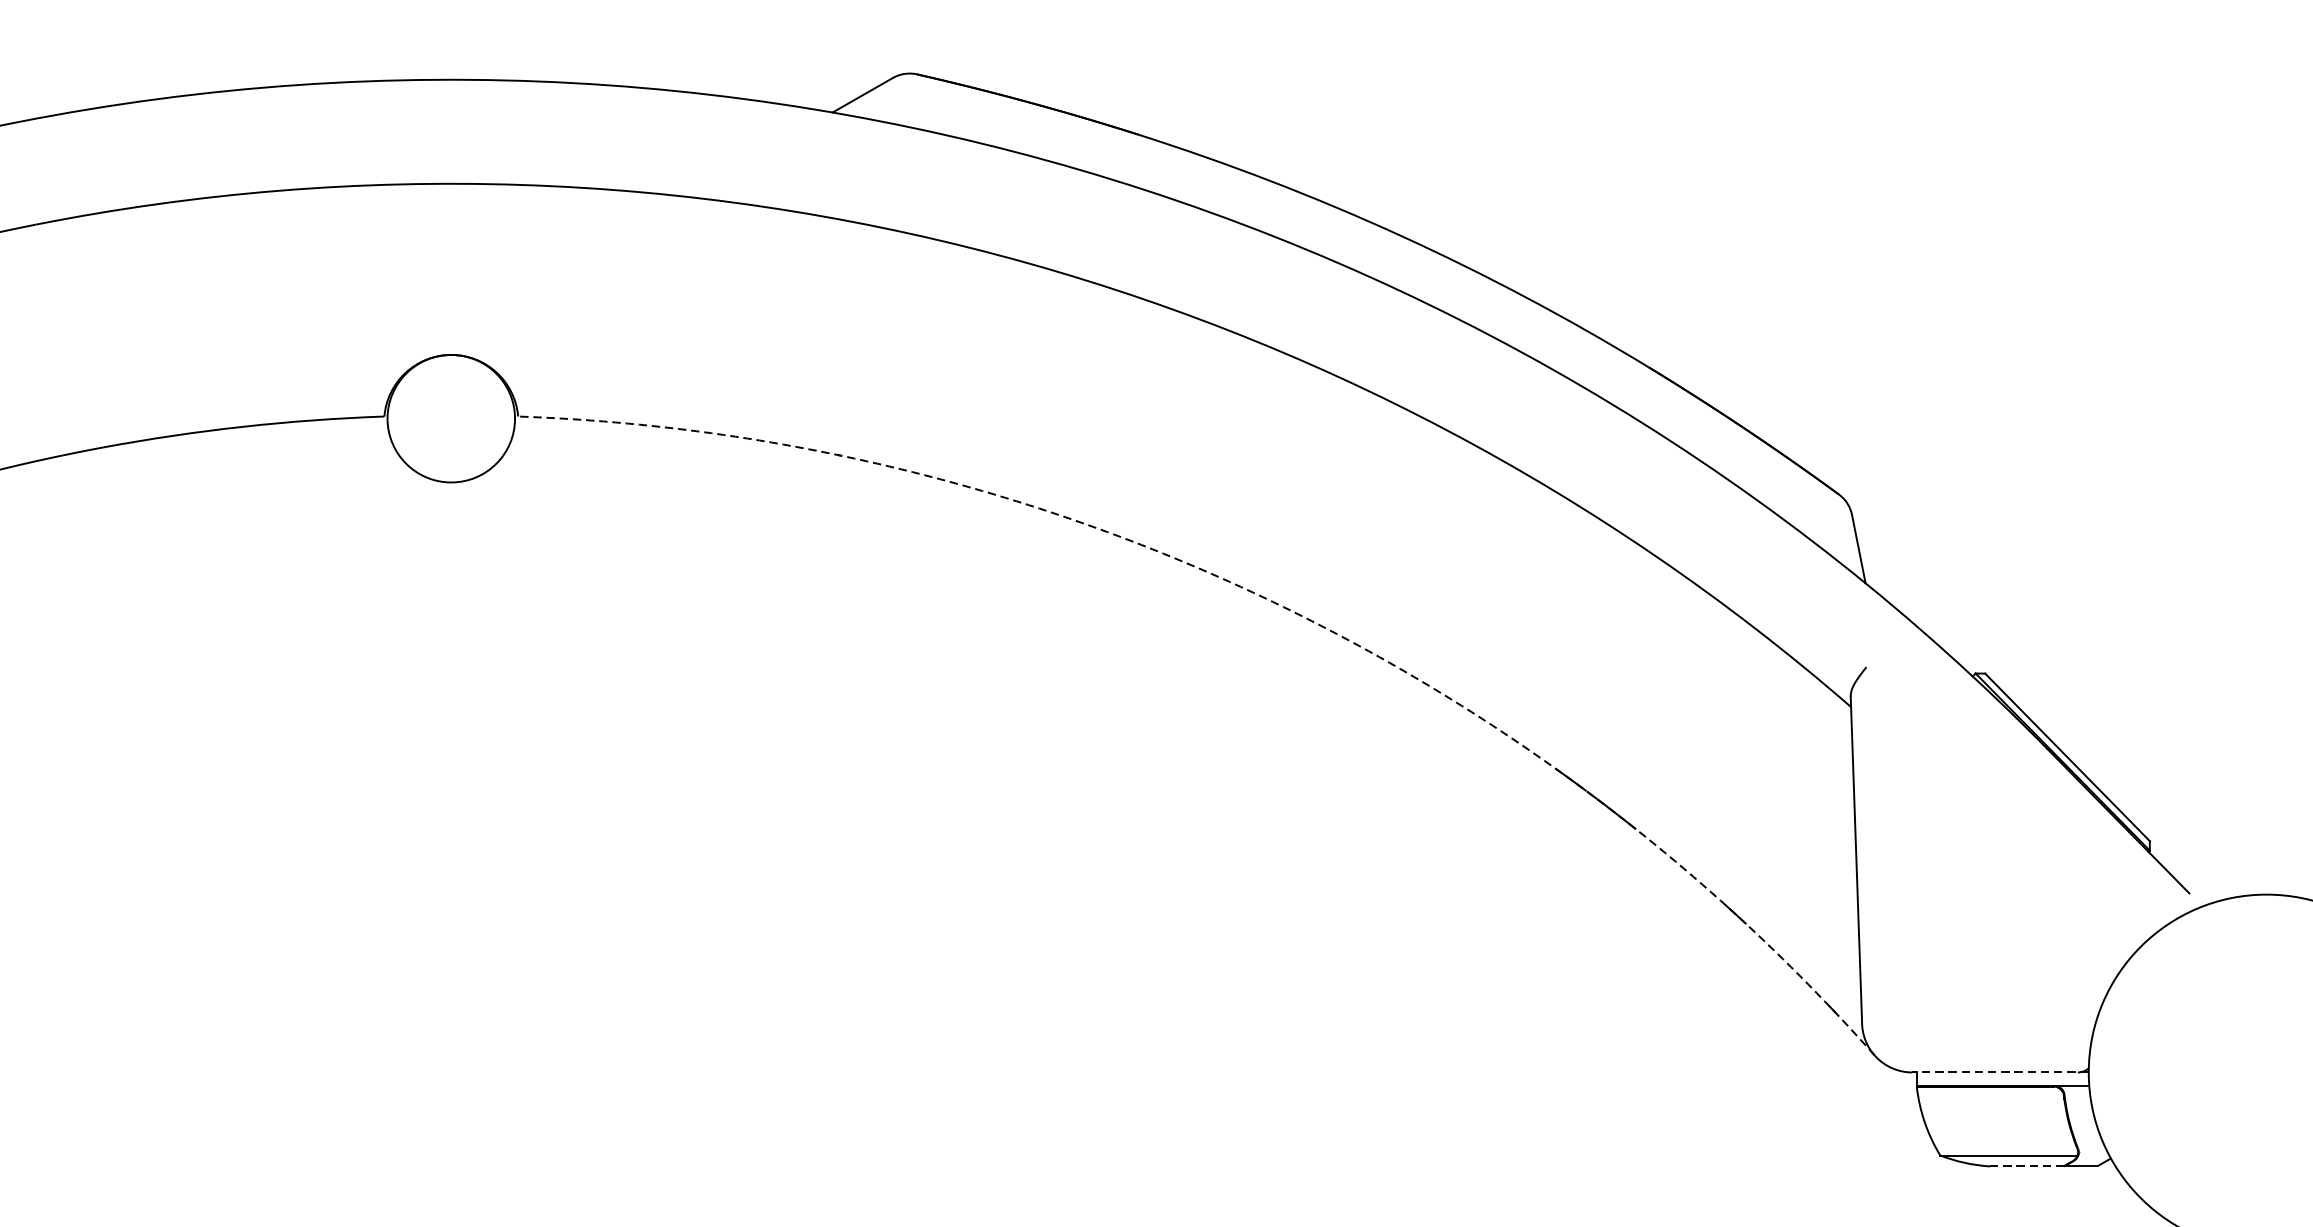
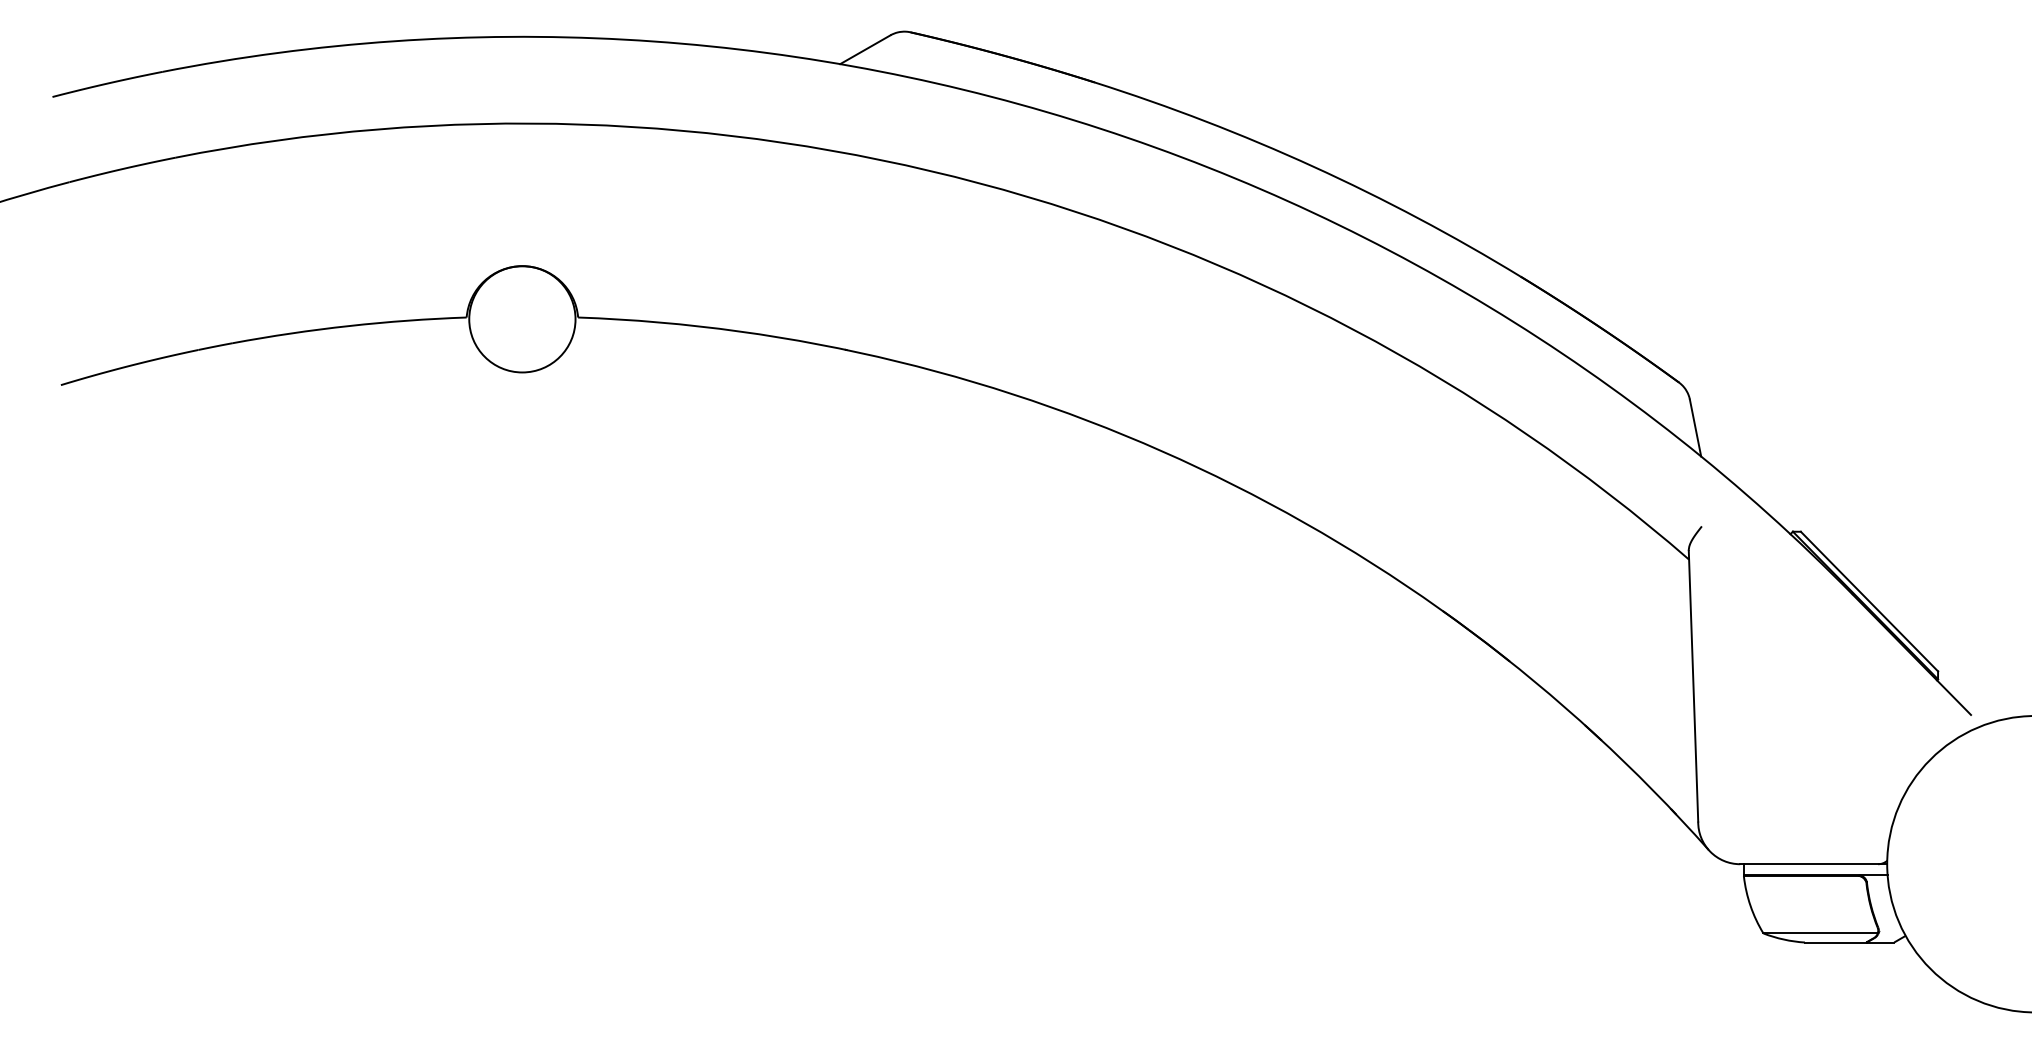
arc: (1262, 596) -> (1198, 467), dashed -> solid
line: (2000, 1072) -> (1813, 864), dashed -> solid
line: (2026, 1166) -> (1835, 942), dashed -> solid

